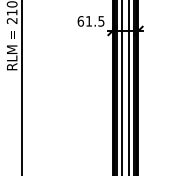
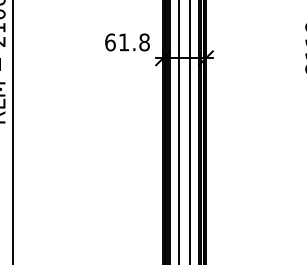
text: (101, 21) -> (144, 42), 61.5 -> 61.8

